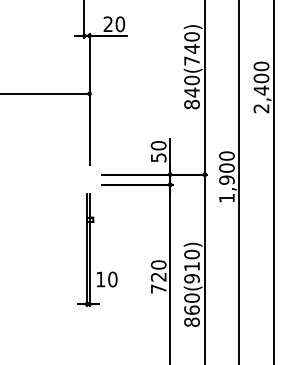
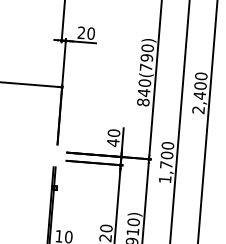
text: (191, 48) -> (146, 57), 840(740) -> 840(790)
text: (158, 157) -> (113, 142), 50 -> 40
text: (226, 179) -> (166, 164), 1,900 -> 1,700

